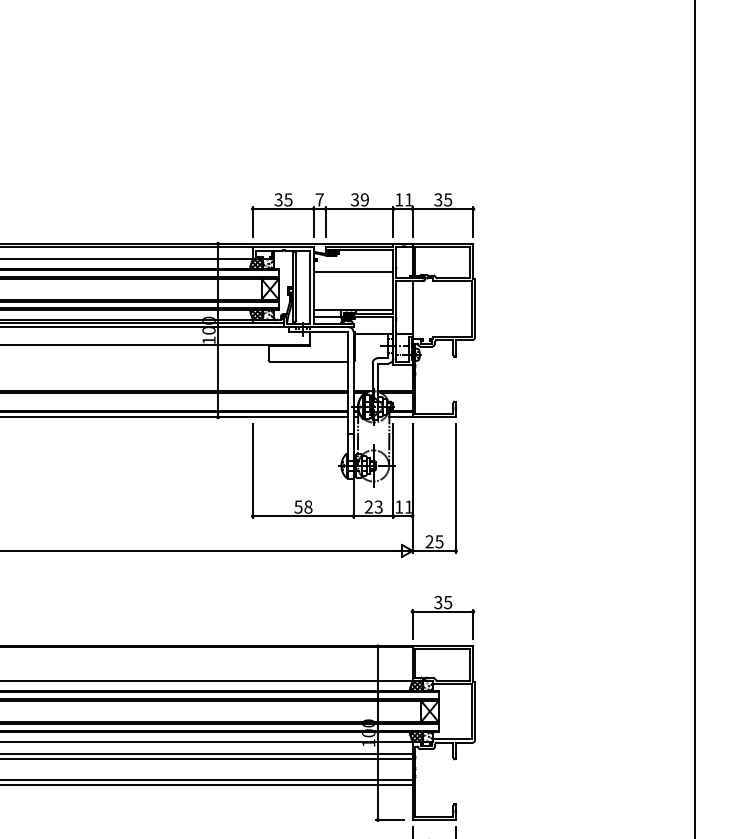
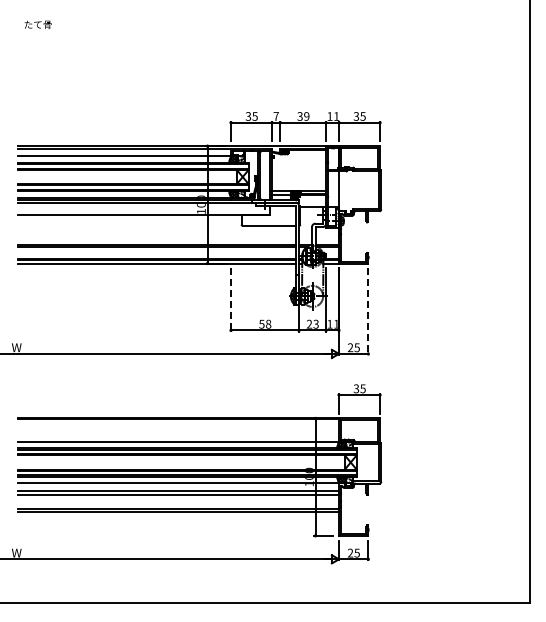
line: (354, 272) -> (299, 165), removed
line: (253, 470) -> (231, 299), solid -> dashed
line: (456, 489) -> (368, 312), solid -> dashed

